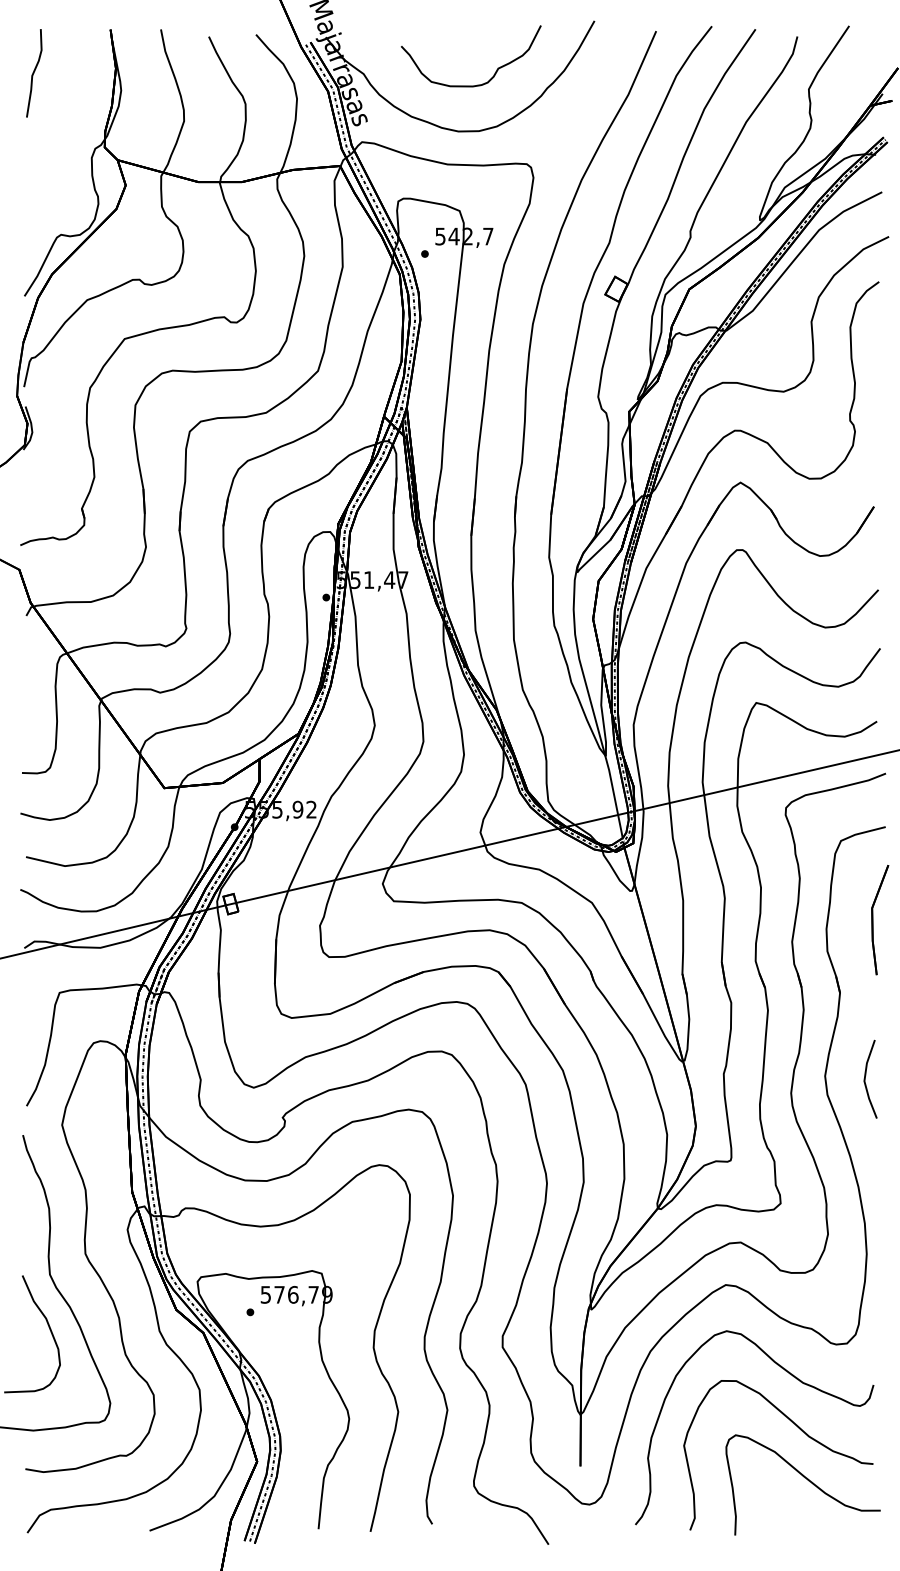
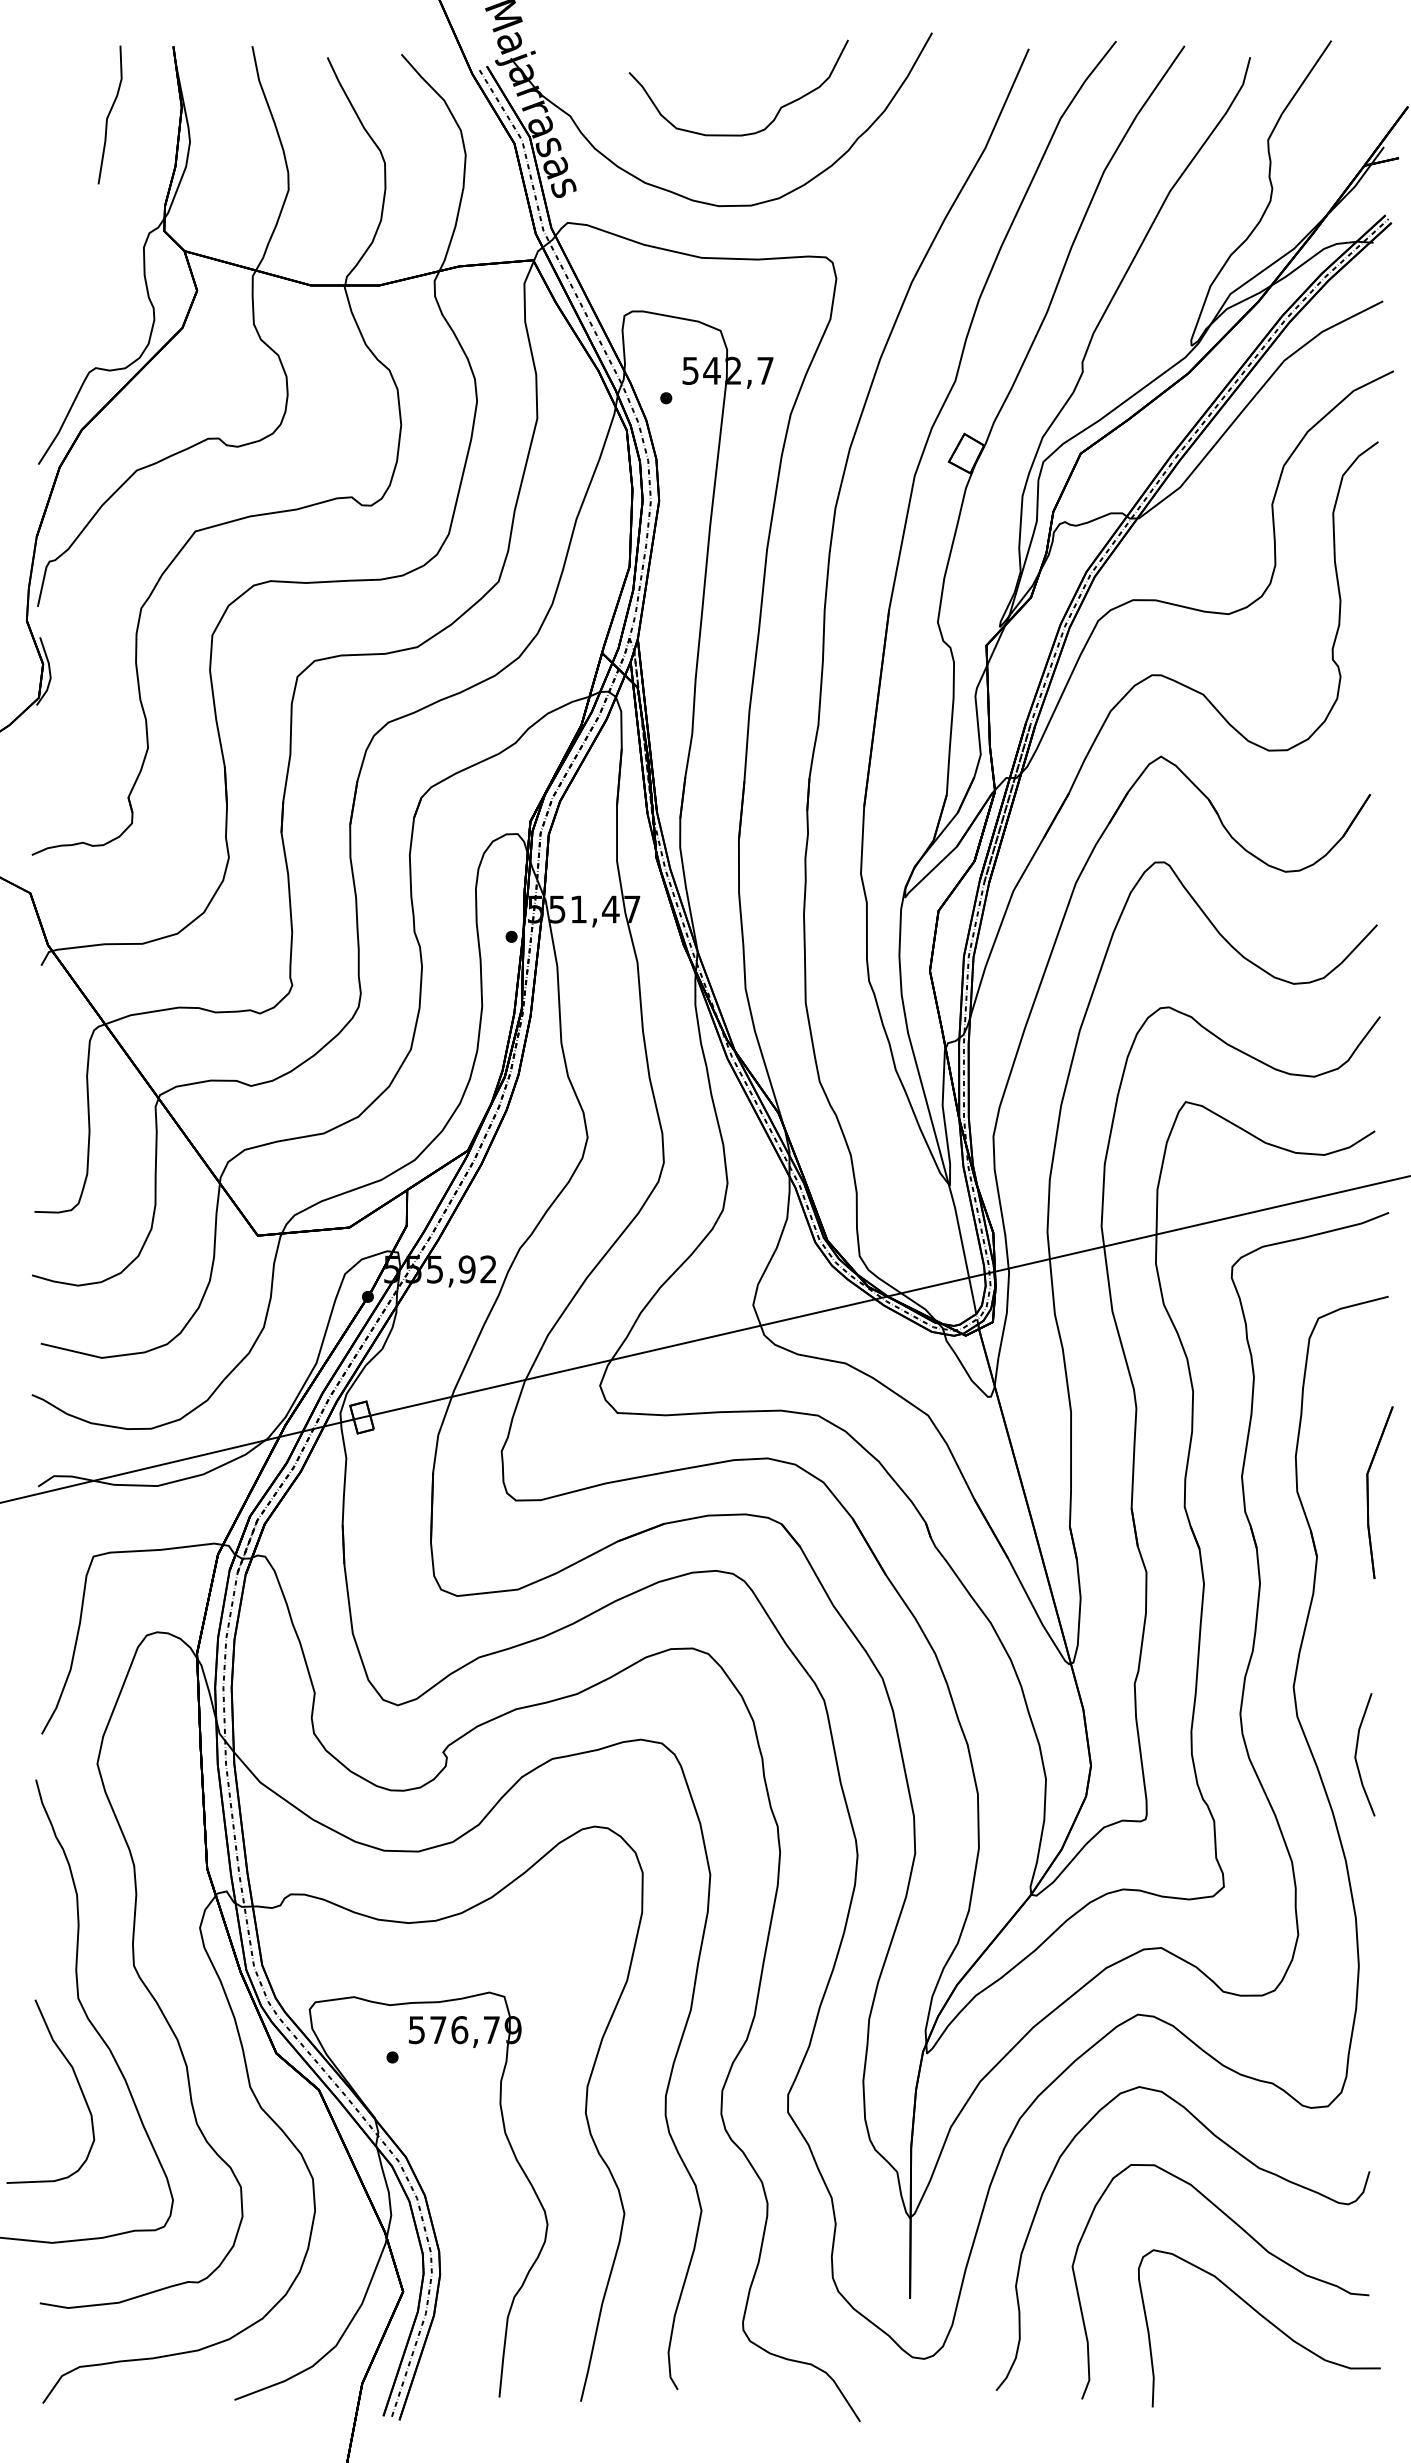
curve: (34, 73) -> (110, 115), moved
part: (873, 920) -> (1369, 1493), moved
line: (866, 1075) -> (1358, 1748), moved

